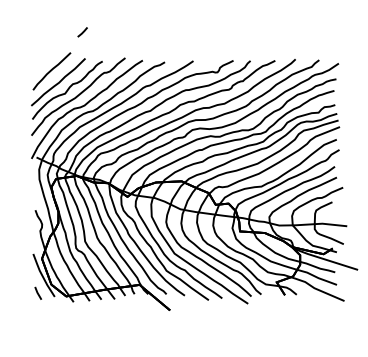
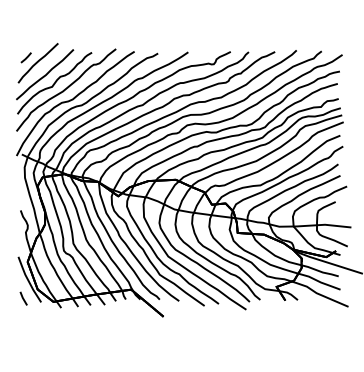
line: (82, 32) -> (26, 58), moved

